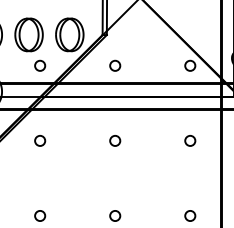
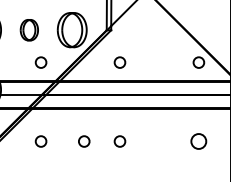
part: (28, 34) -> (28, 29), size x0.6
circle: (81, 140) -> (84, 141), added
circle: (190, 140) -> (199, 141), size x1.4

